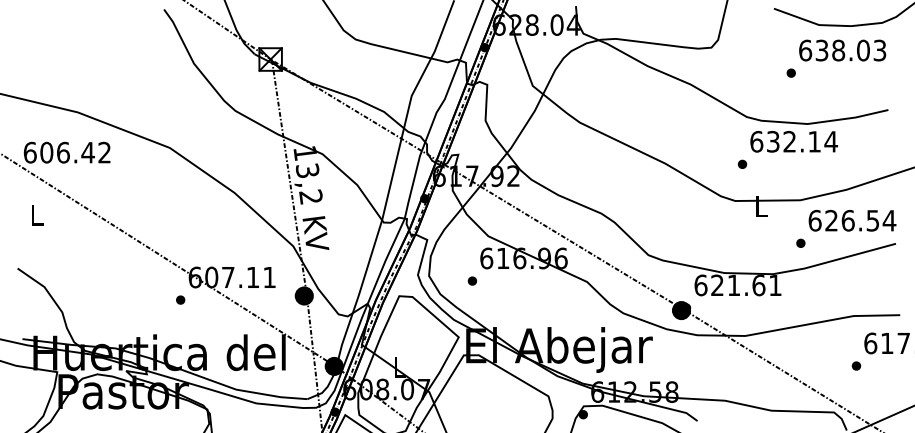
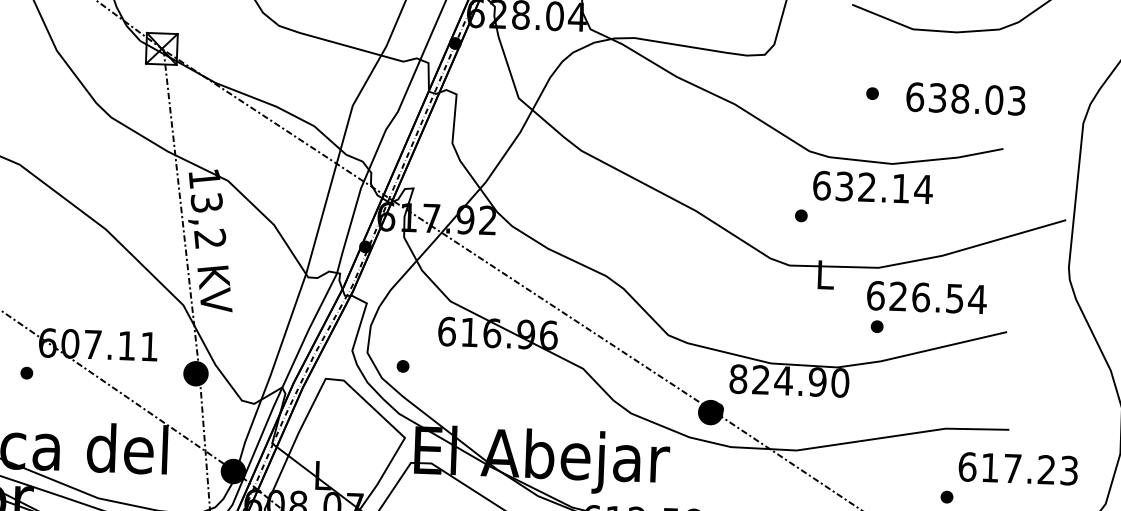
text: (842, 50) -> (965, 98), moved
text: (852, 220) -> (926, 297), moved
part: (472, 280) -> (403, 365), moved
text: (737, 285) -> (788, 381), 621.61 -> 824.90

